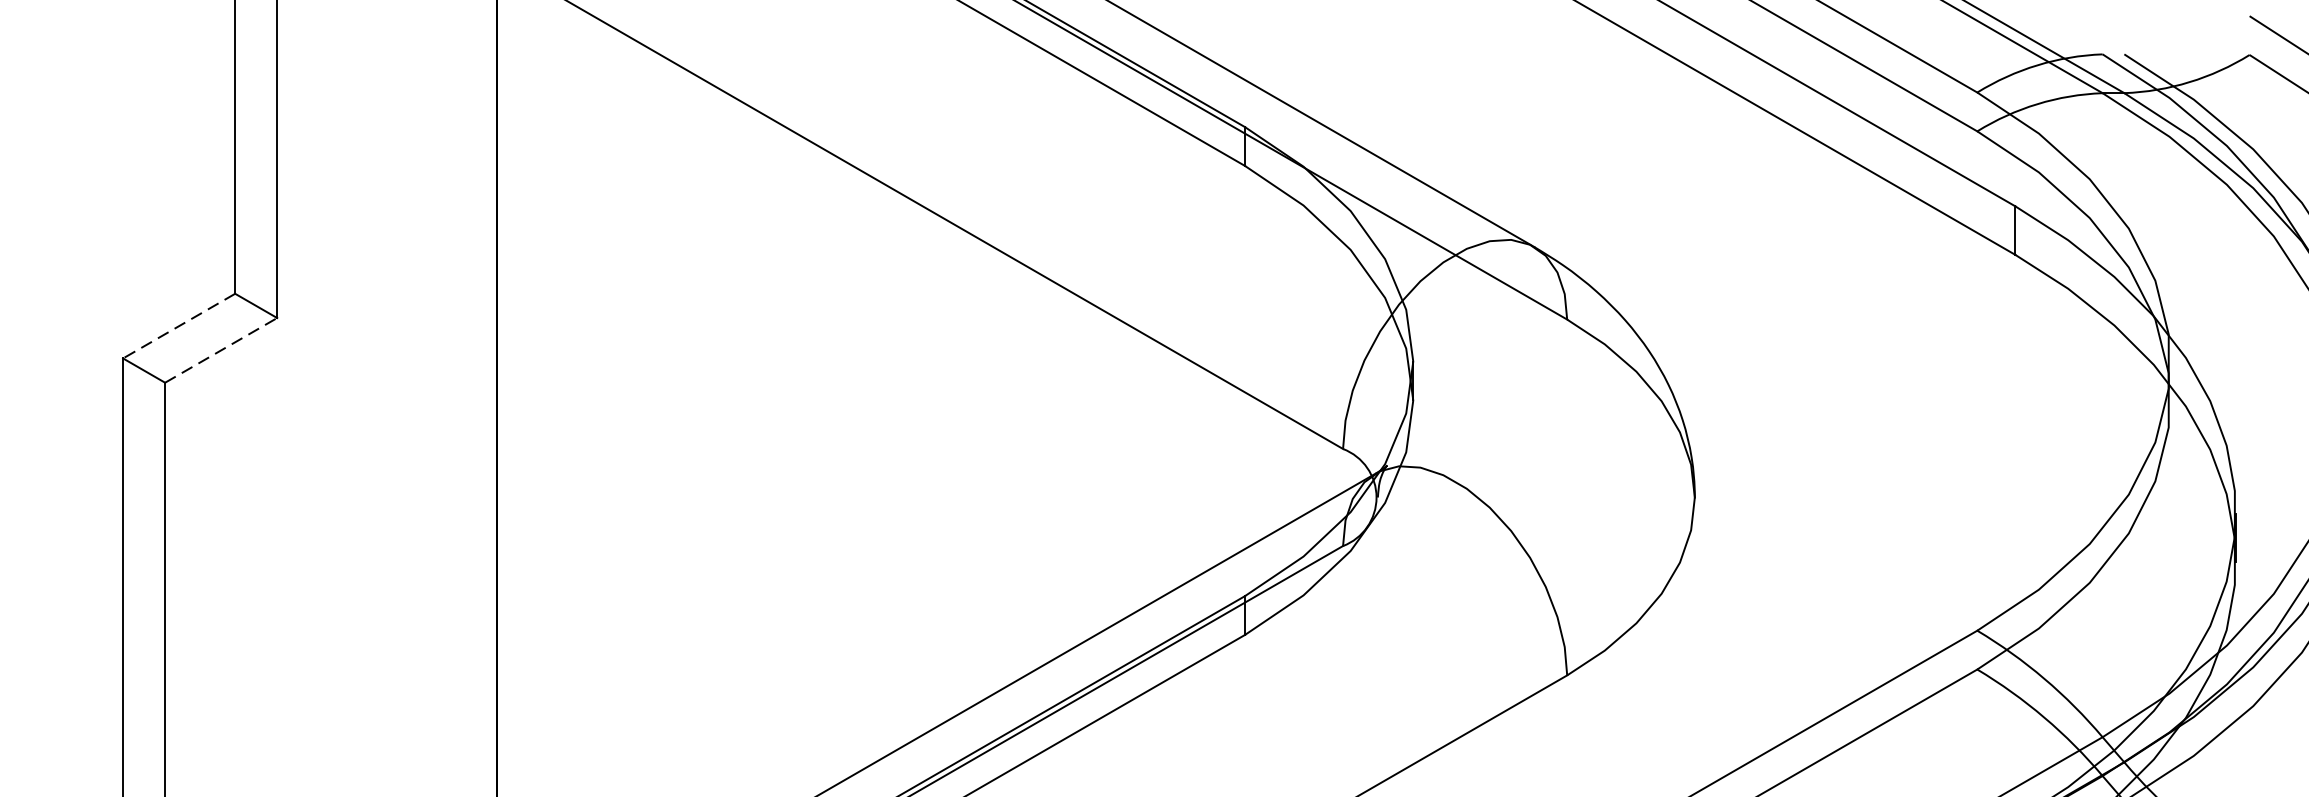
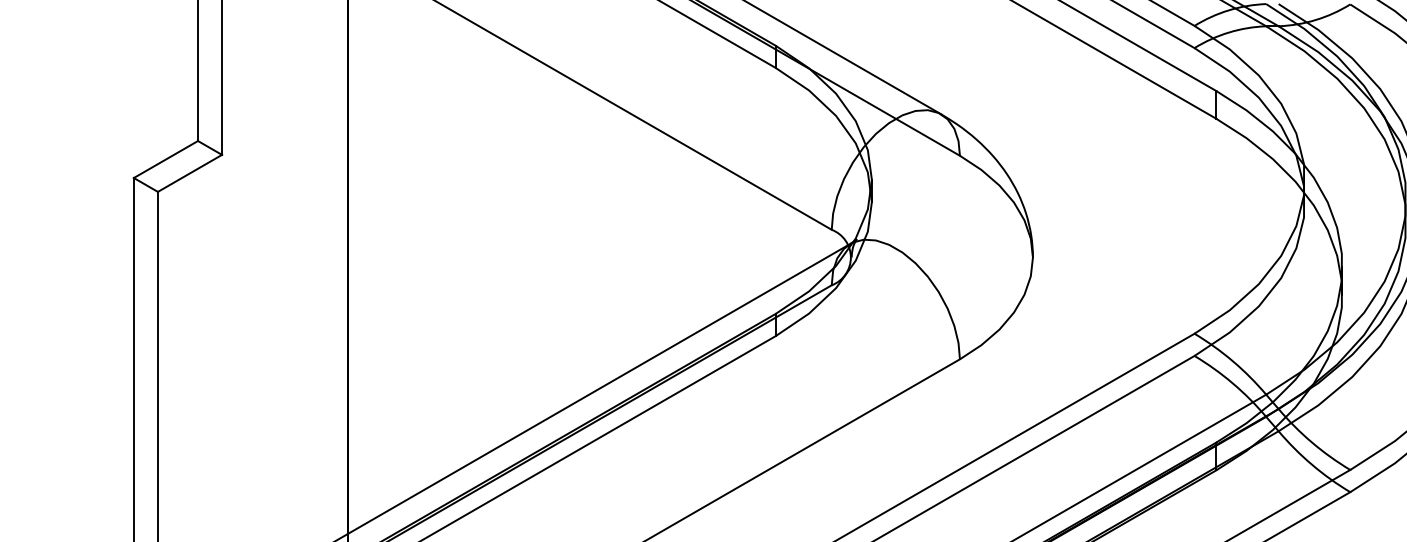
line: (178, 326) -> (165, 159), dashed -> solid
line: (222, 350) -> (190, 173), dashed -> solid

